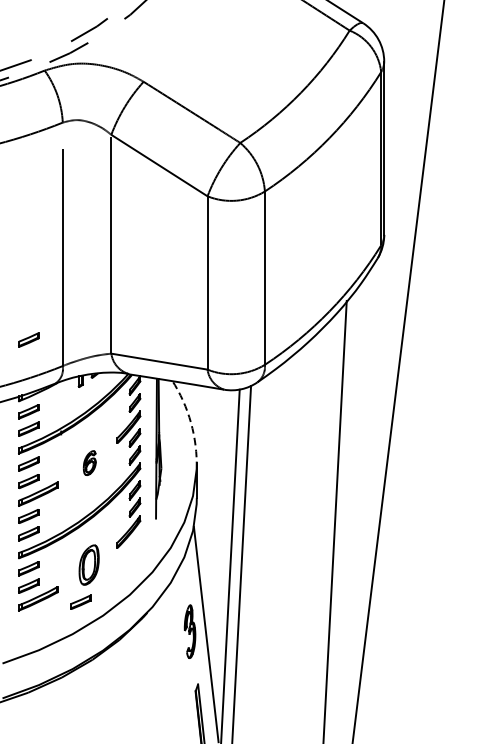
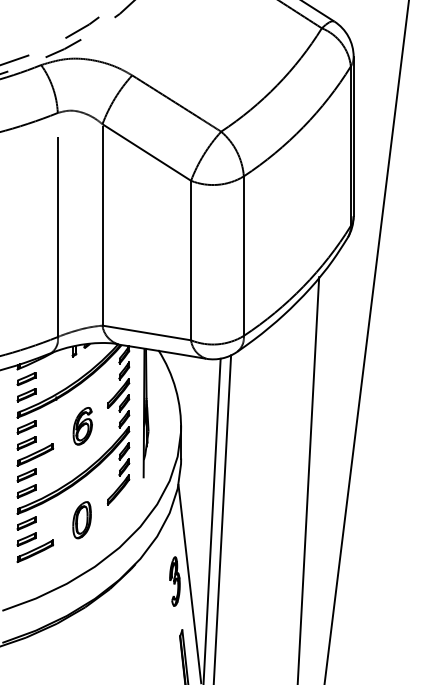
part: (28, 340) -> (26, 313), removed
arc: (190, 423) -> (175, 389), dashed -> solid
part: (89, 463) -> (82, 426), size x1.67
part: (80, 602) -> (74, 554), removed

